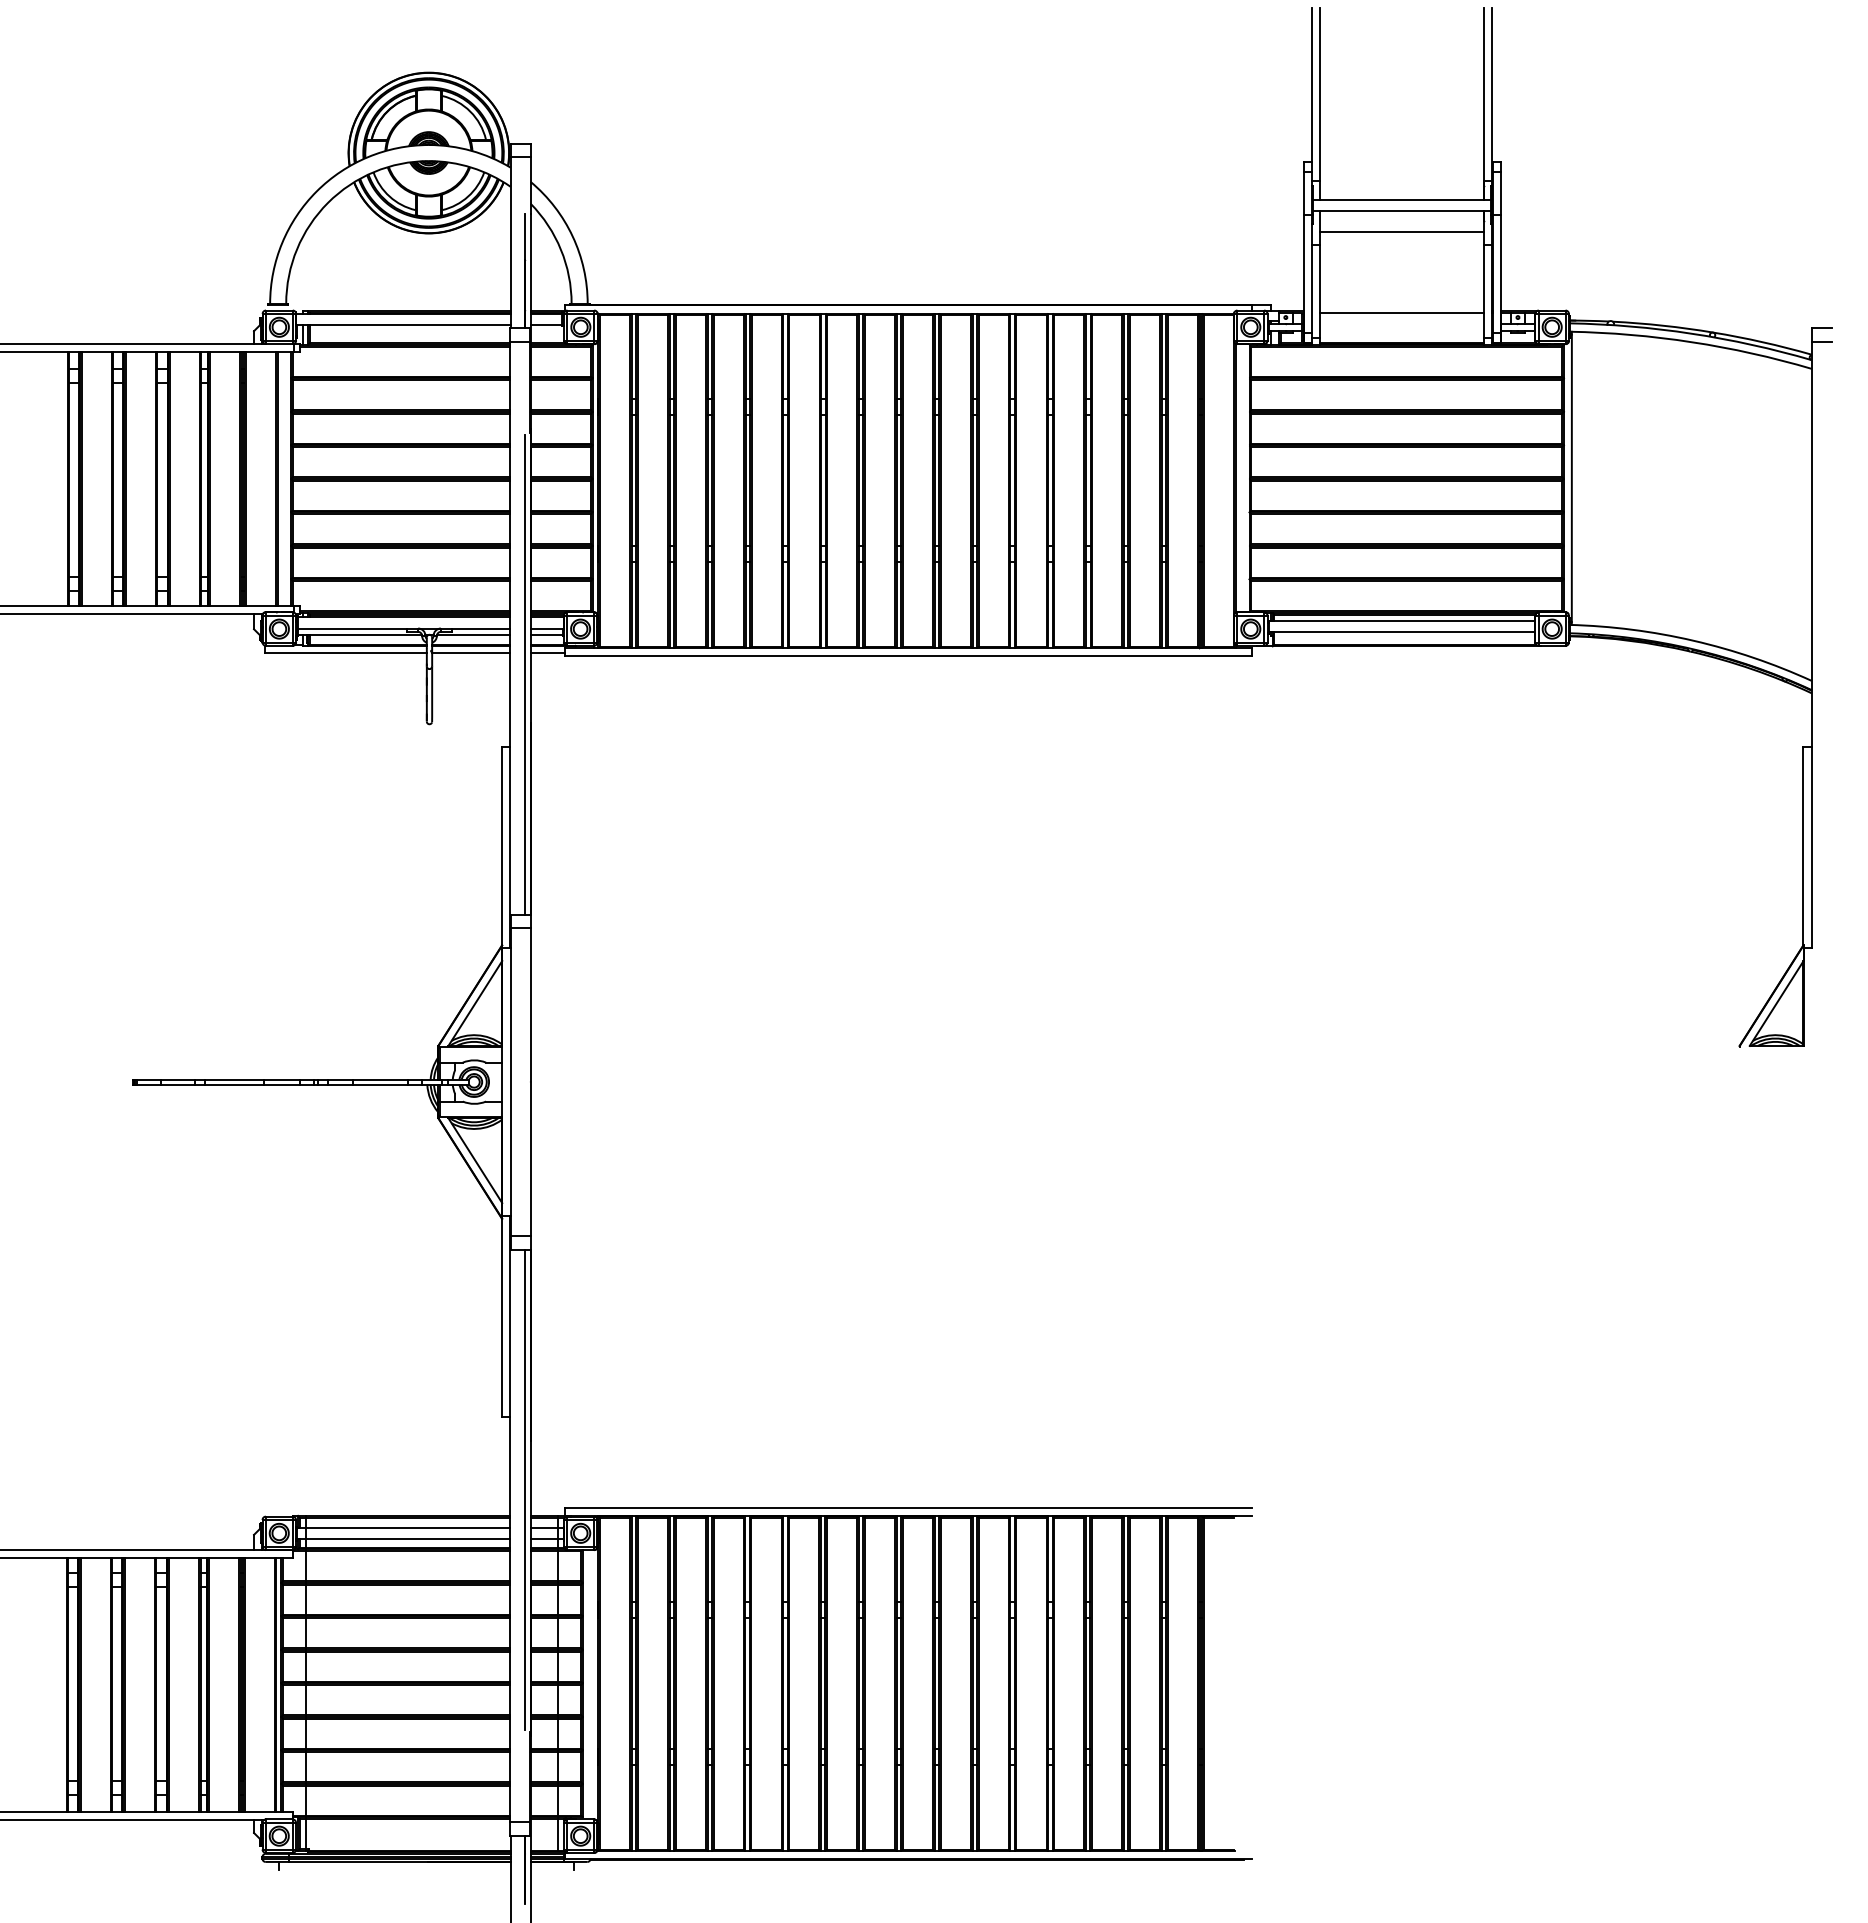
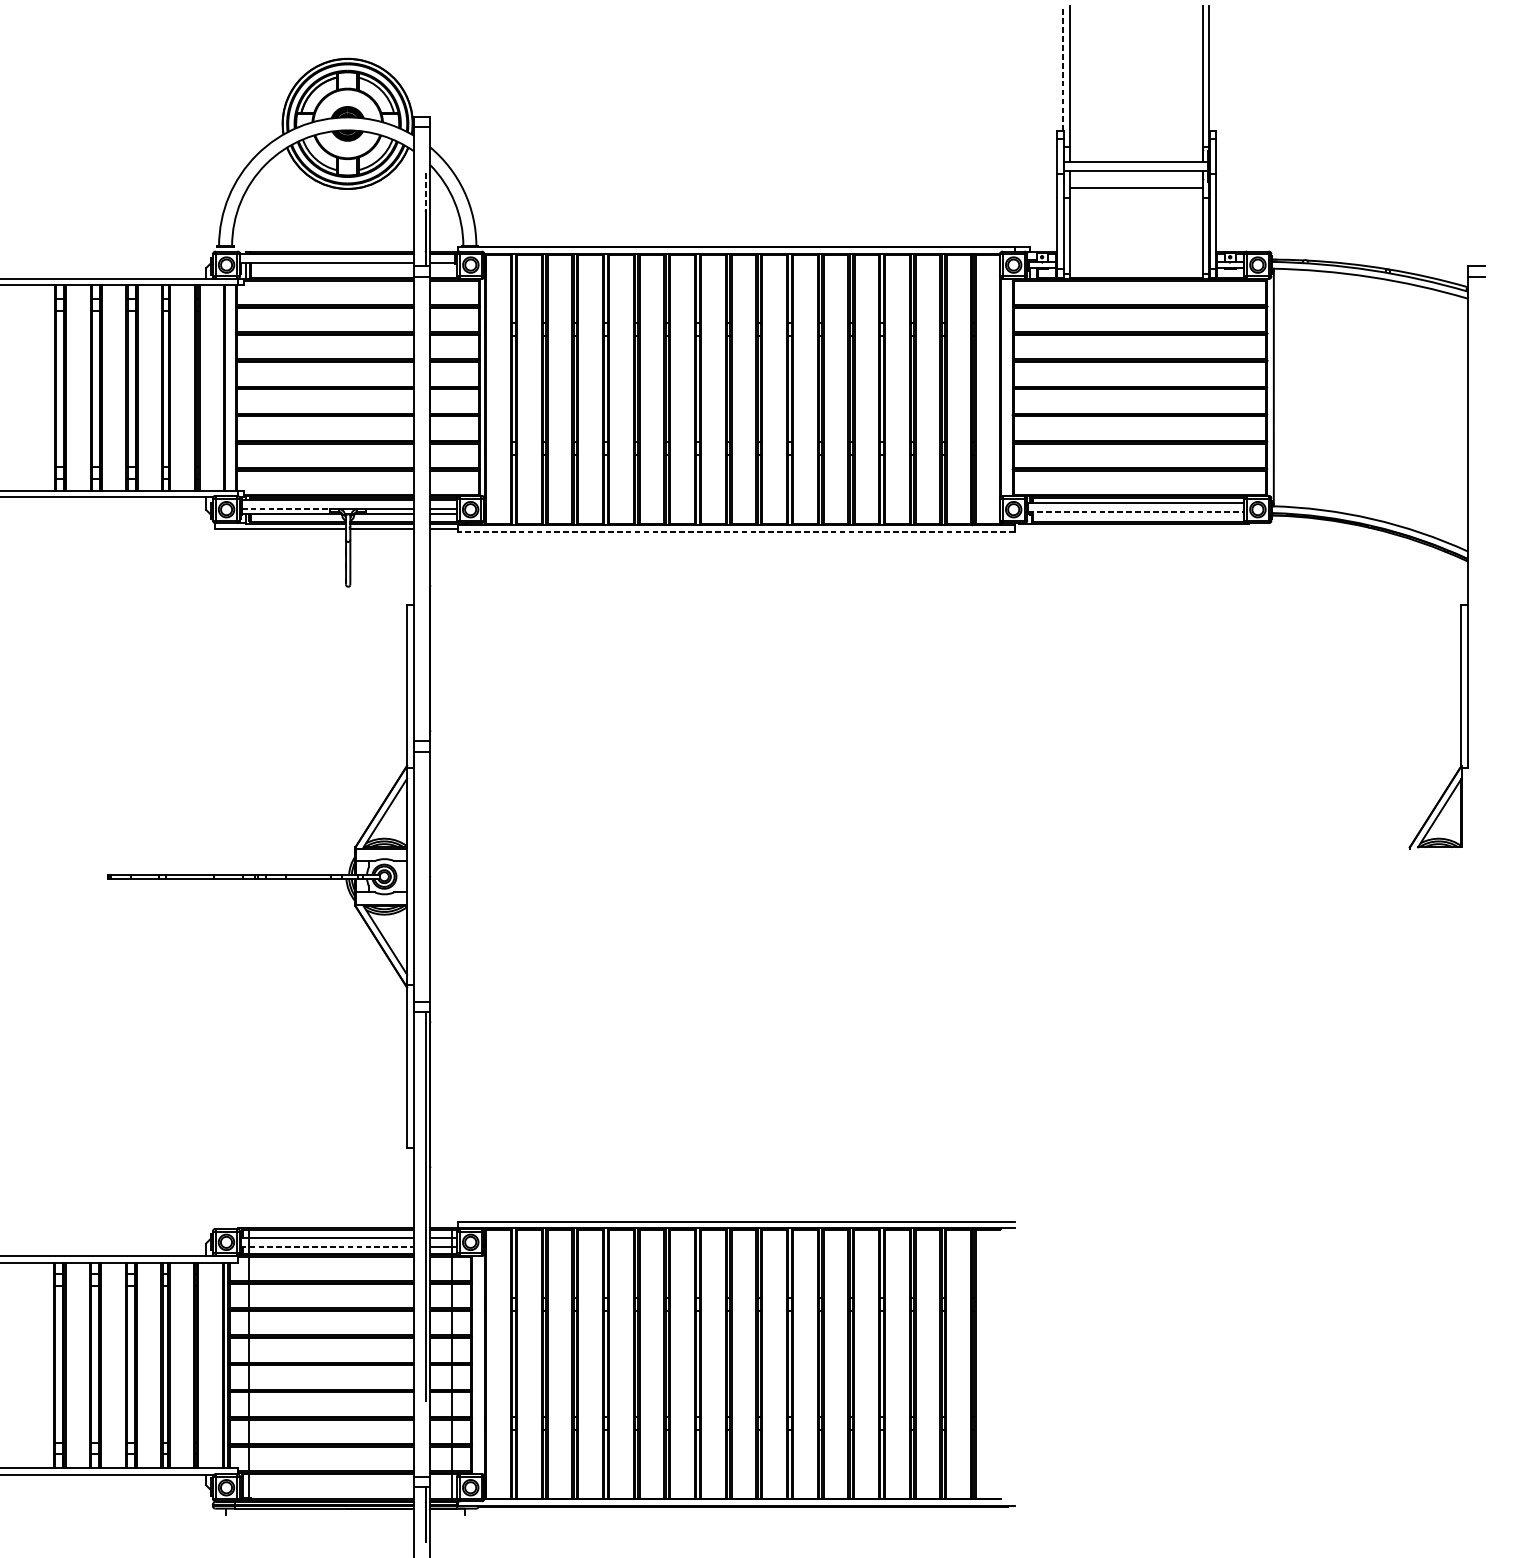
line: (1311, 84) -> (1062, 68), solid -> dashed
line: (525, 237) -> (425, 192), solid -> dashed
line: (1401, 313) -> (1135, 253), removed
line: (353, 628) -> (286, 509), solid -> dashed
line: (1402, 632) -> (1136, 512), solid -> dashed
line: (908, 656) -> (736, 531), solid -> dashed
line: (525, 674) -> (425, 546), removed
line: (403, 1538) -> (327, 1246), solid -> dashed

